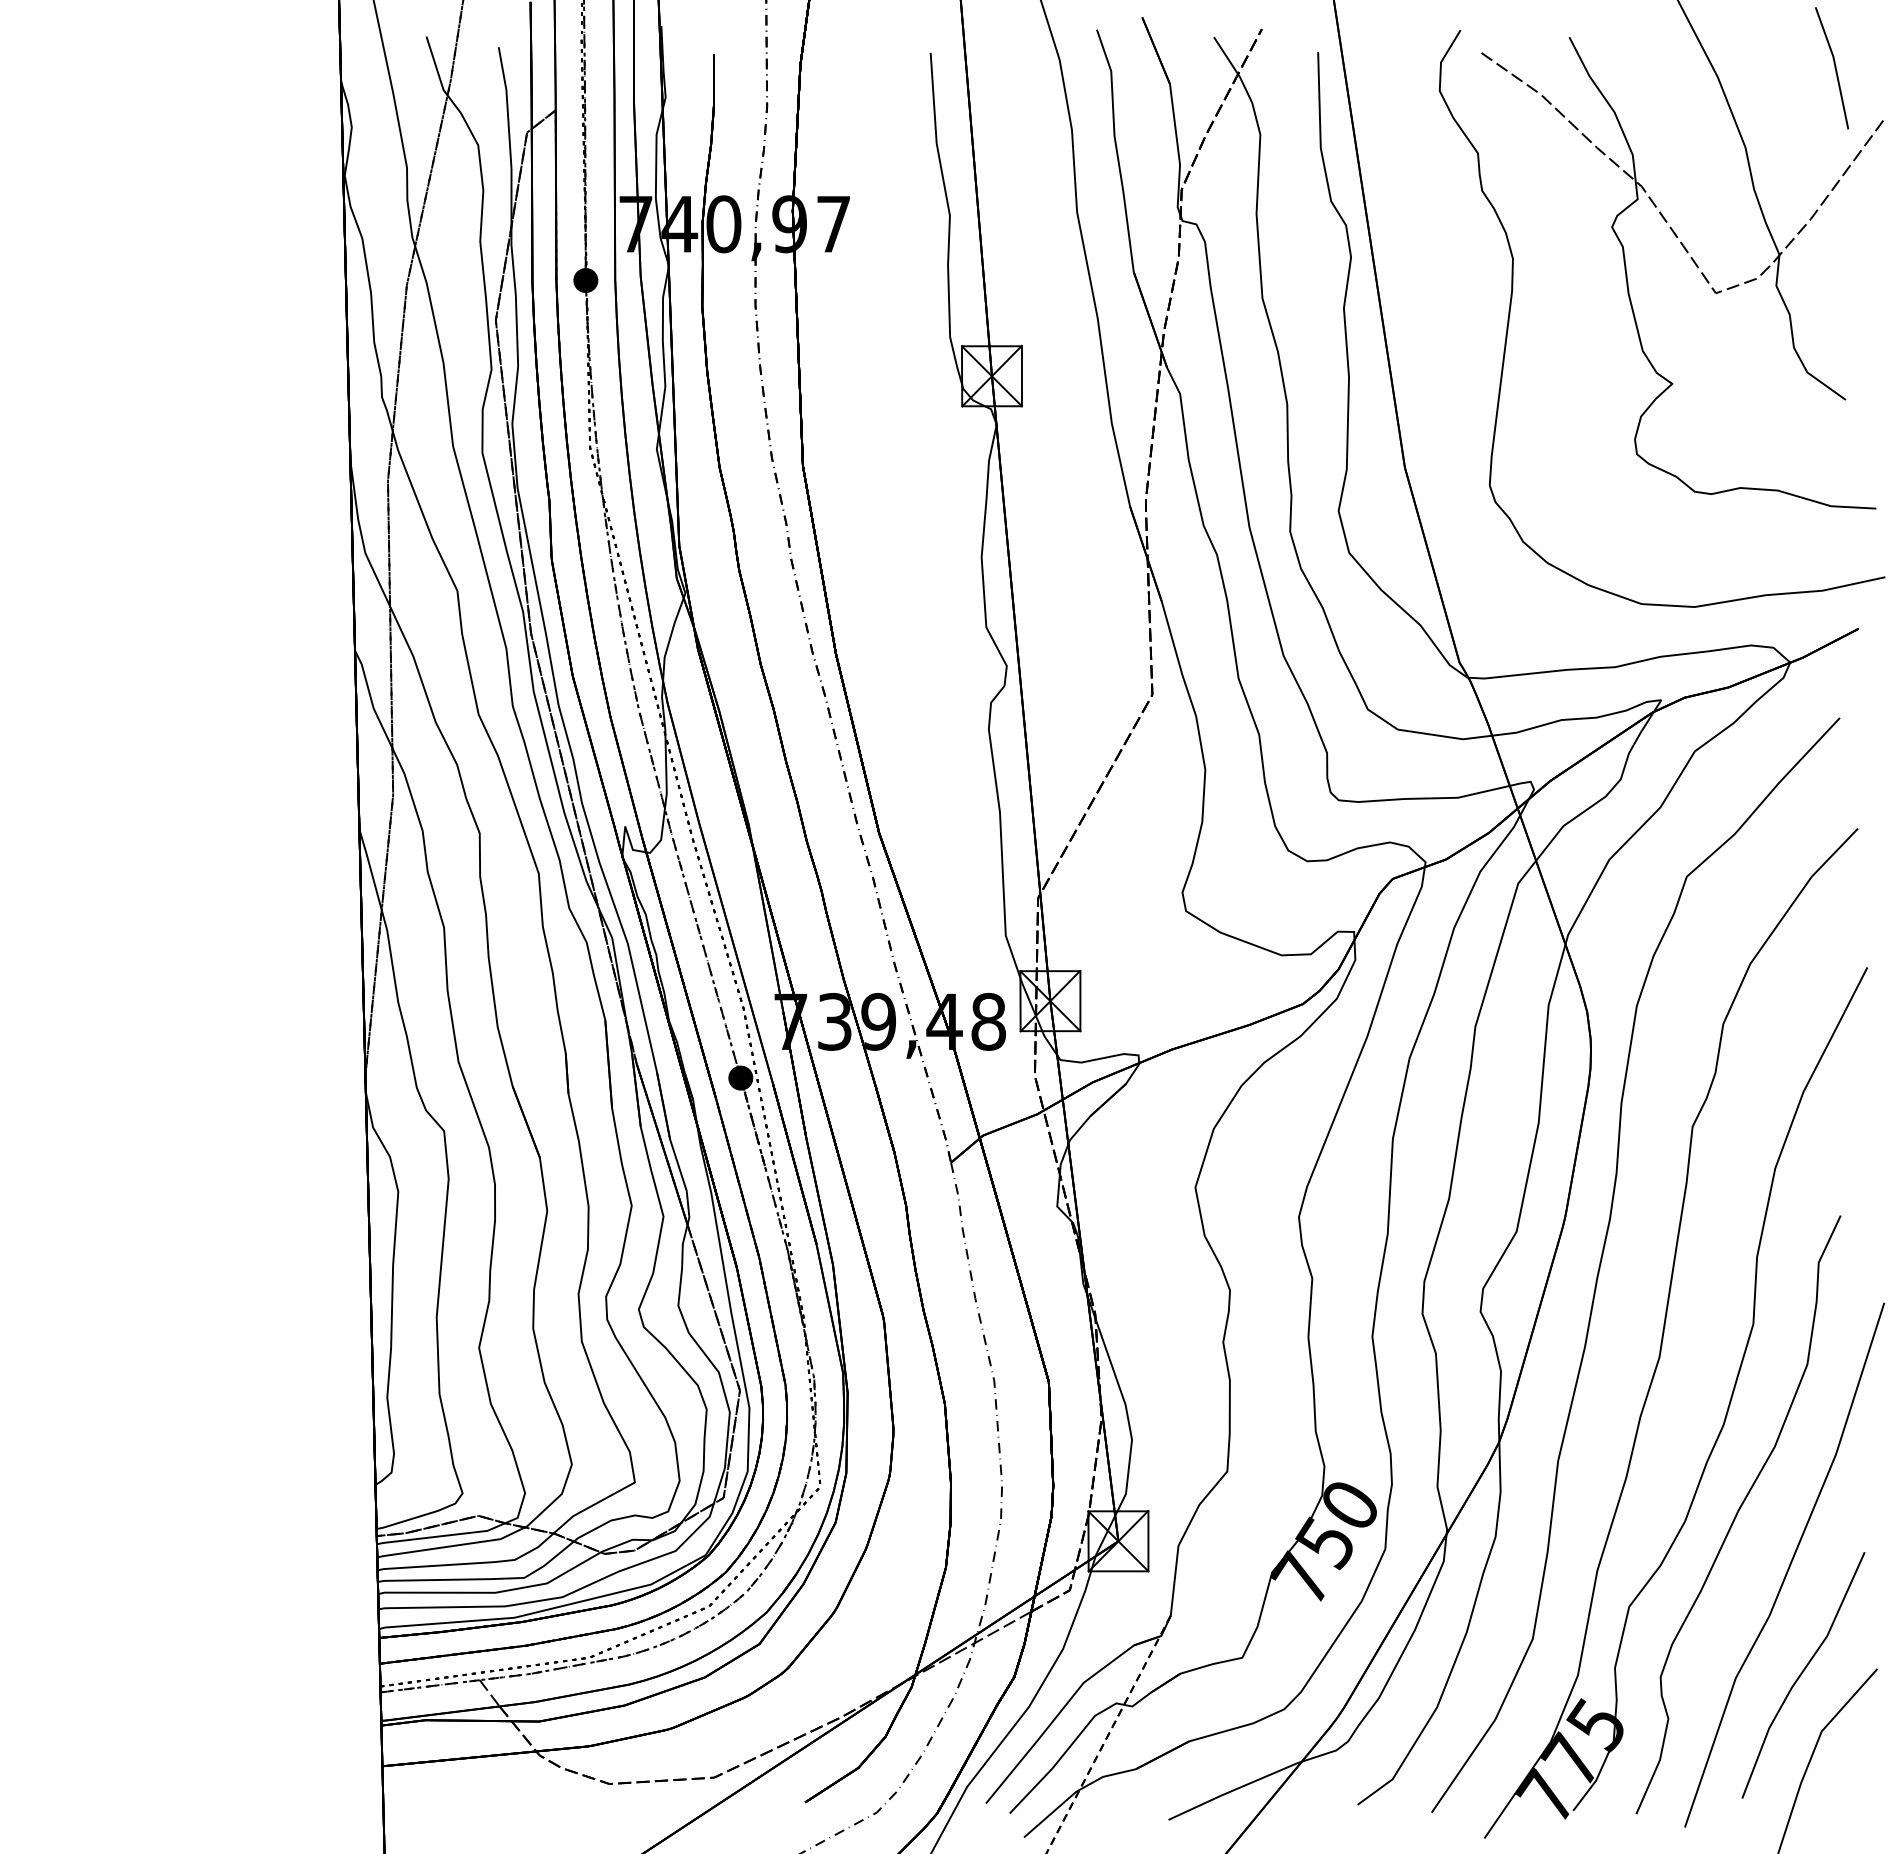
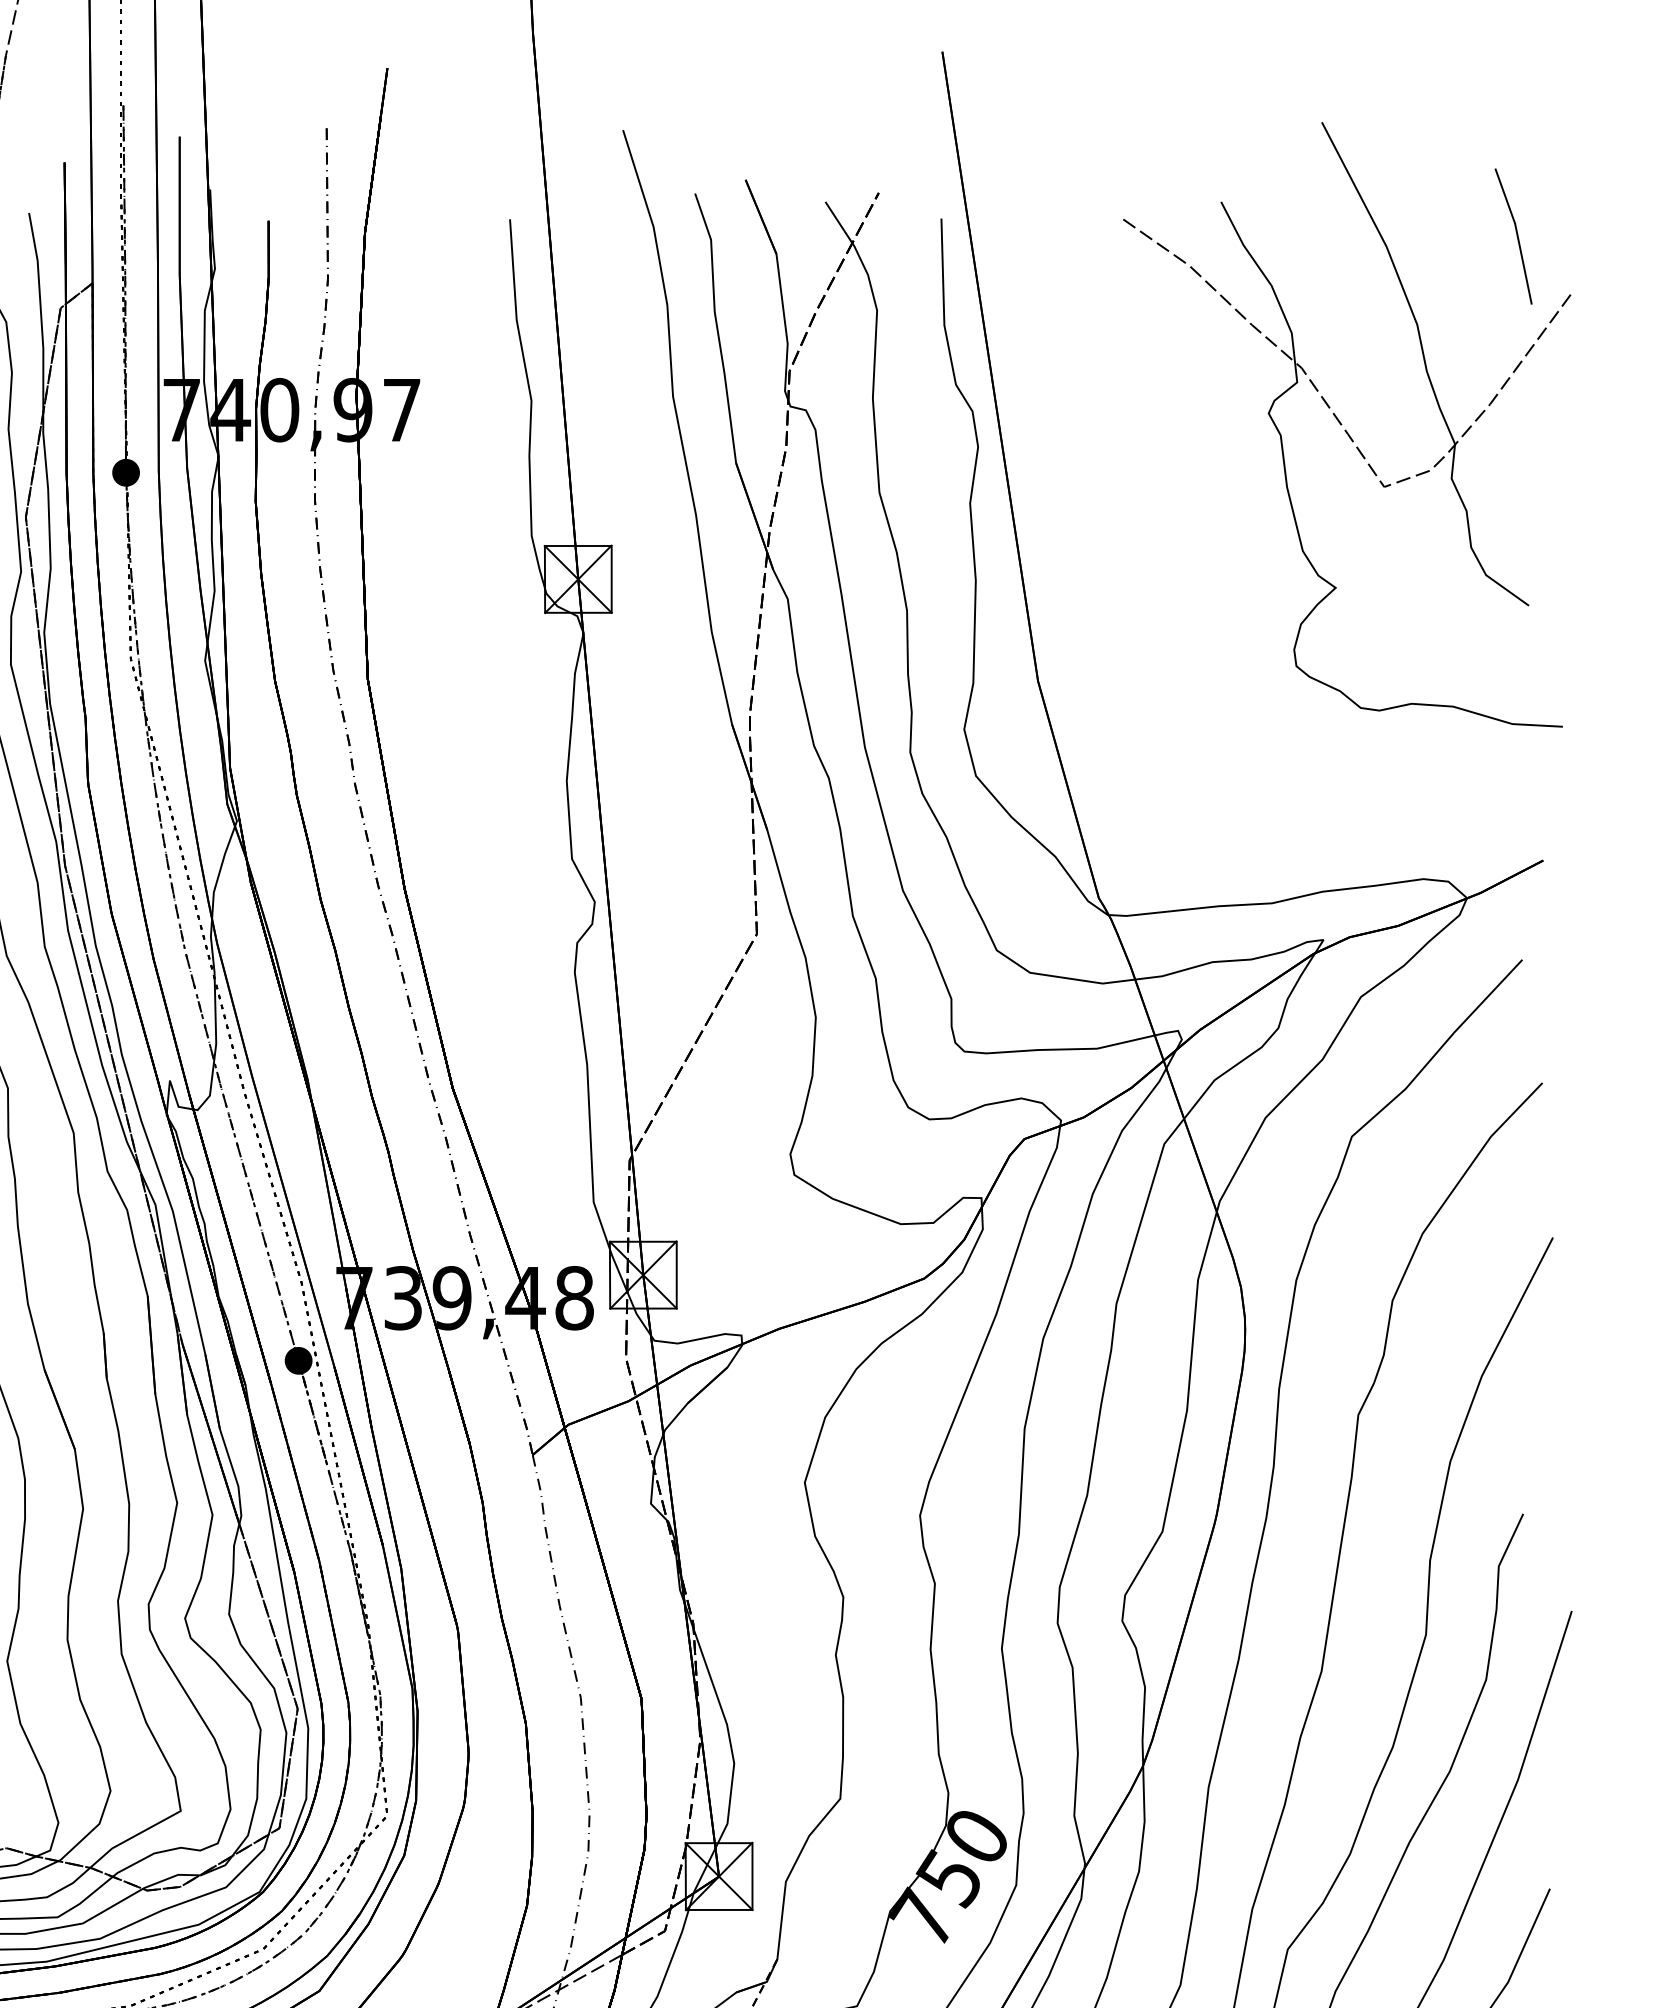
curve: (1512, 298) -> (1157, 492), removed

